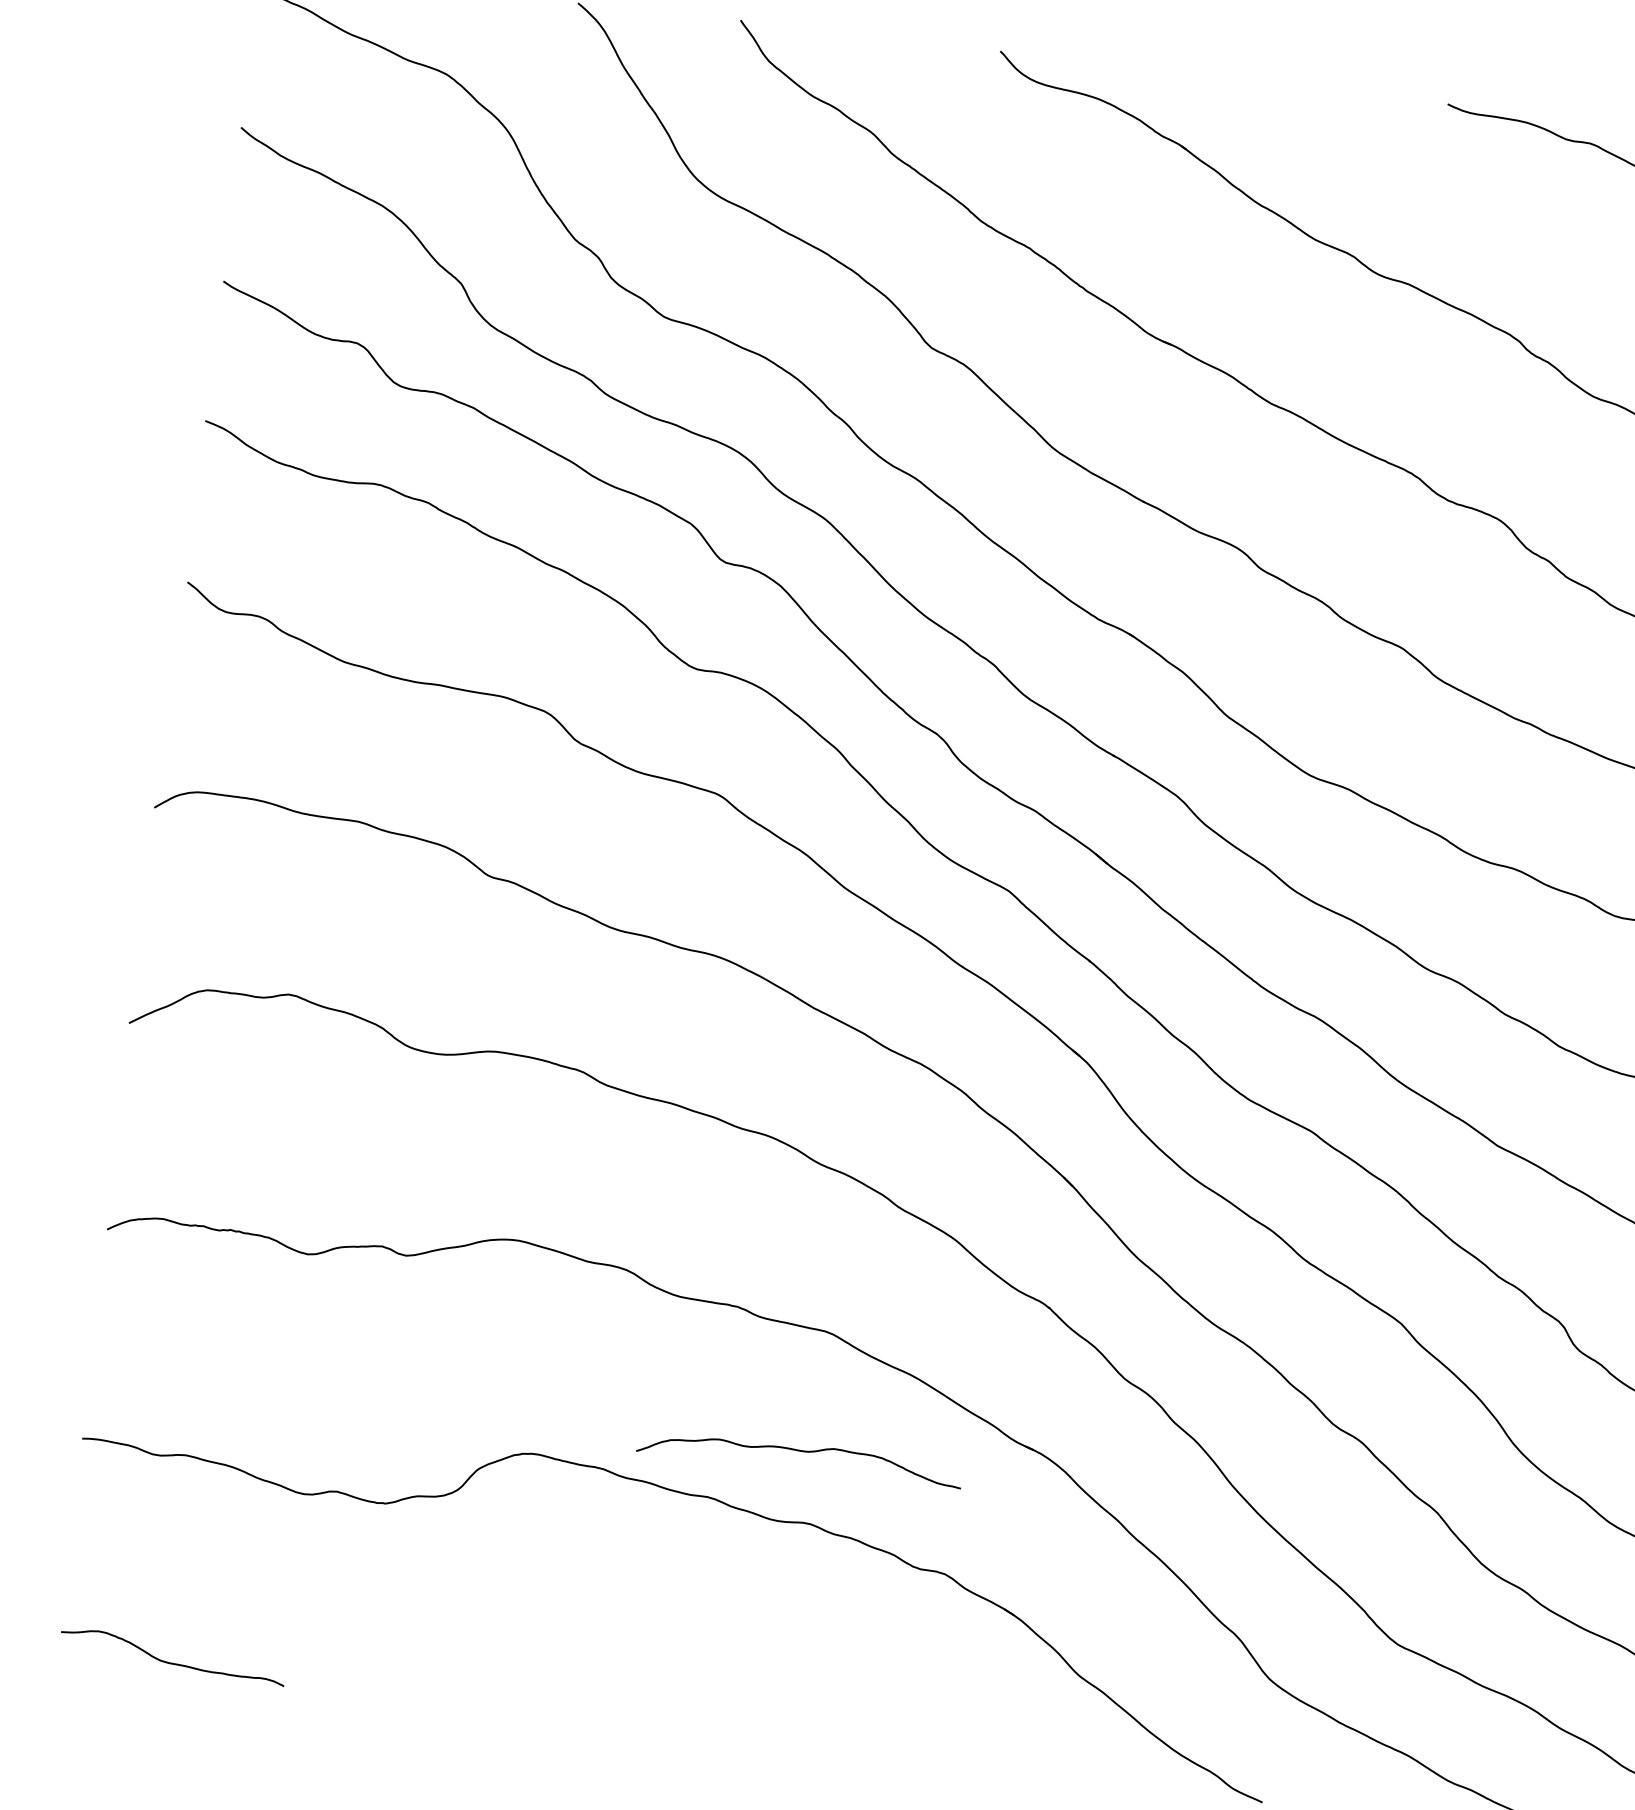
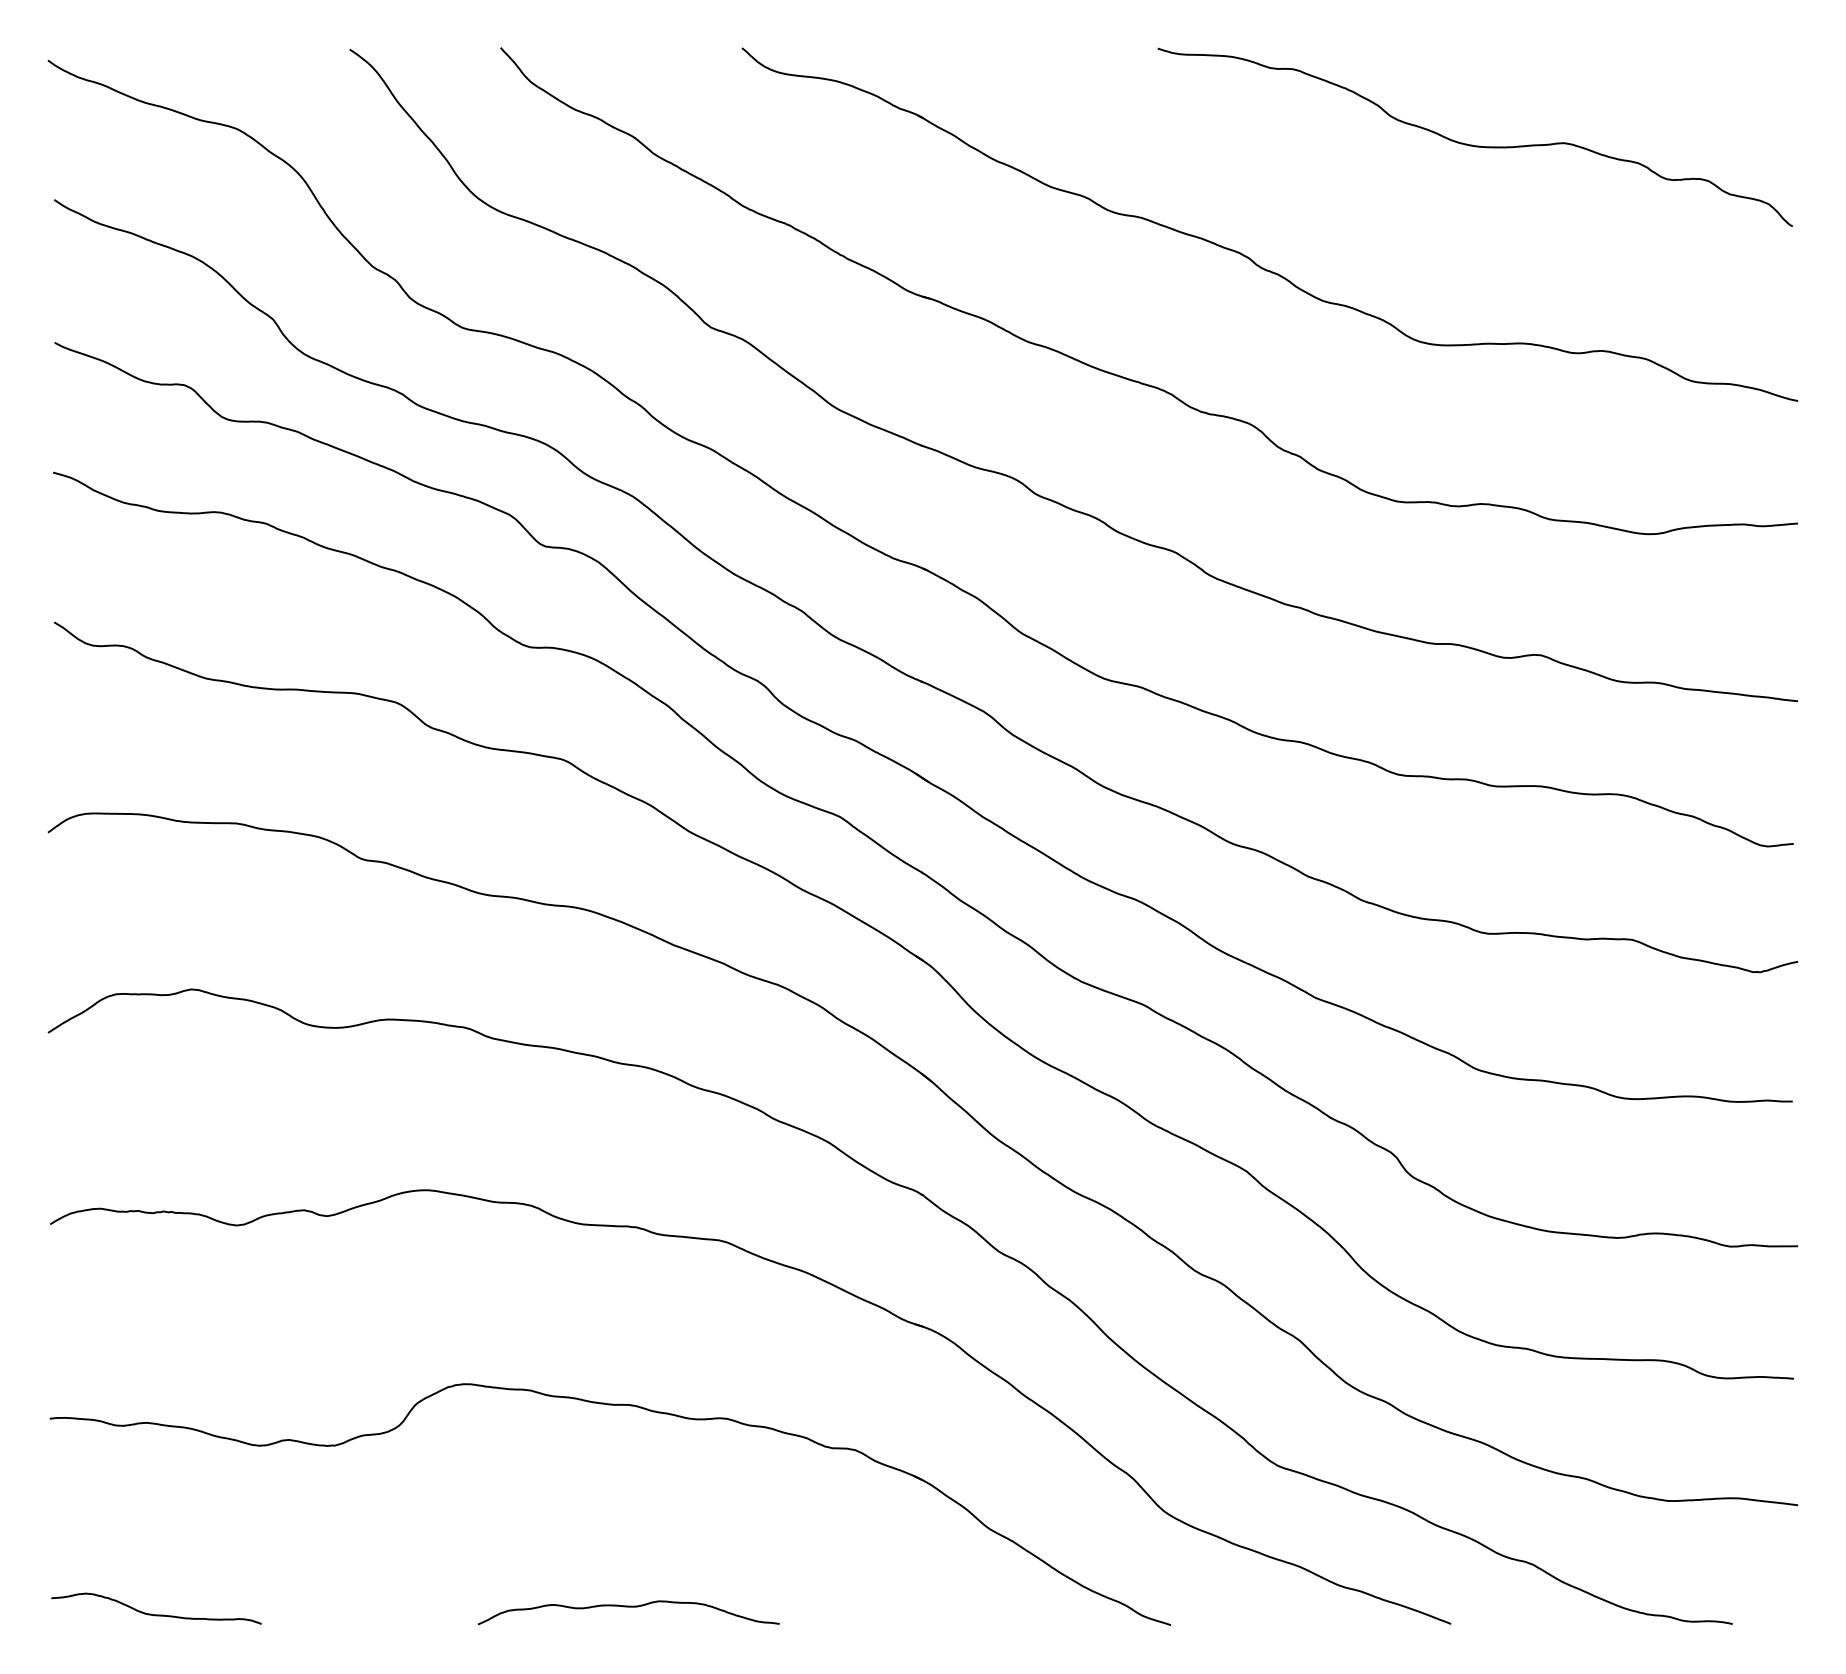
curve: (800, 1451) -> (628, 1607), moved

